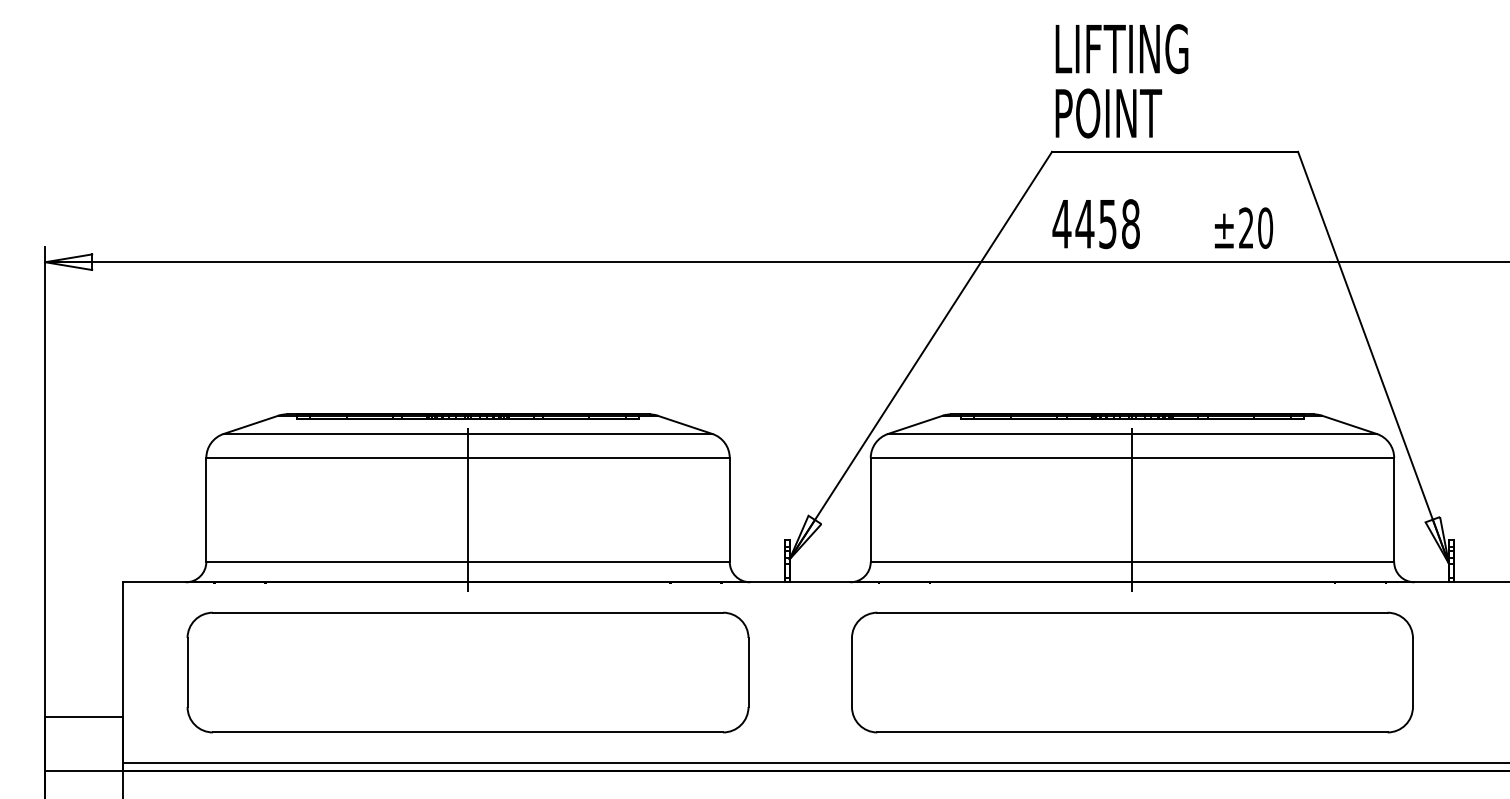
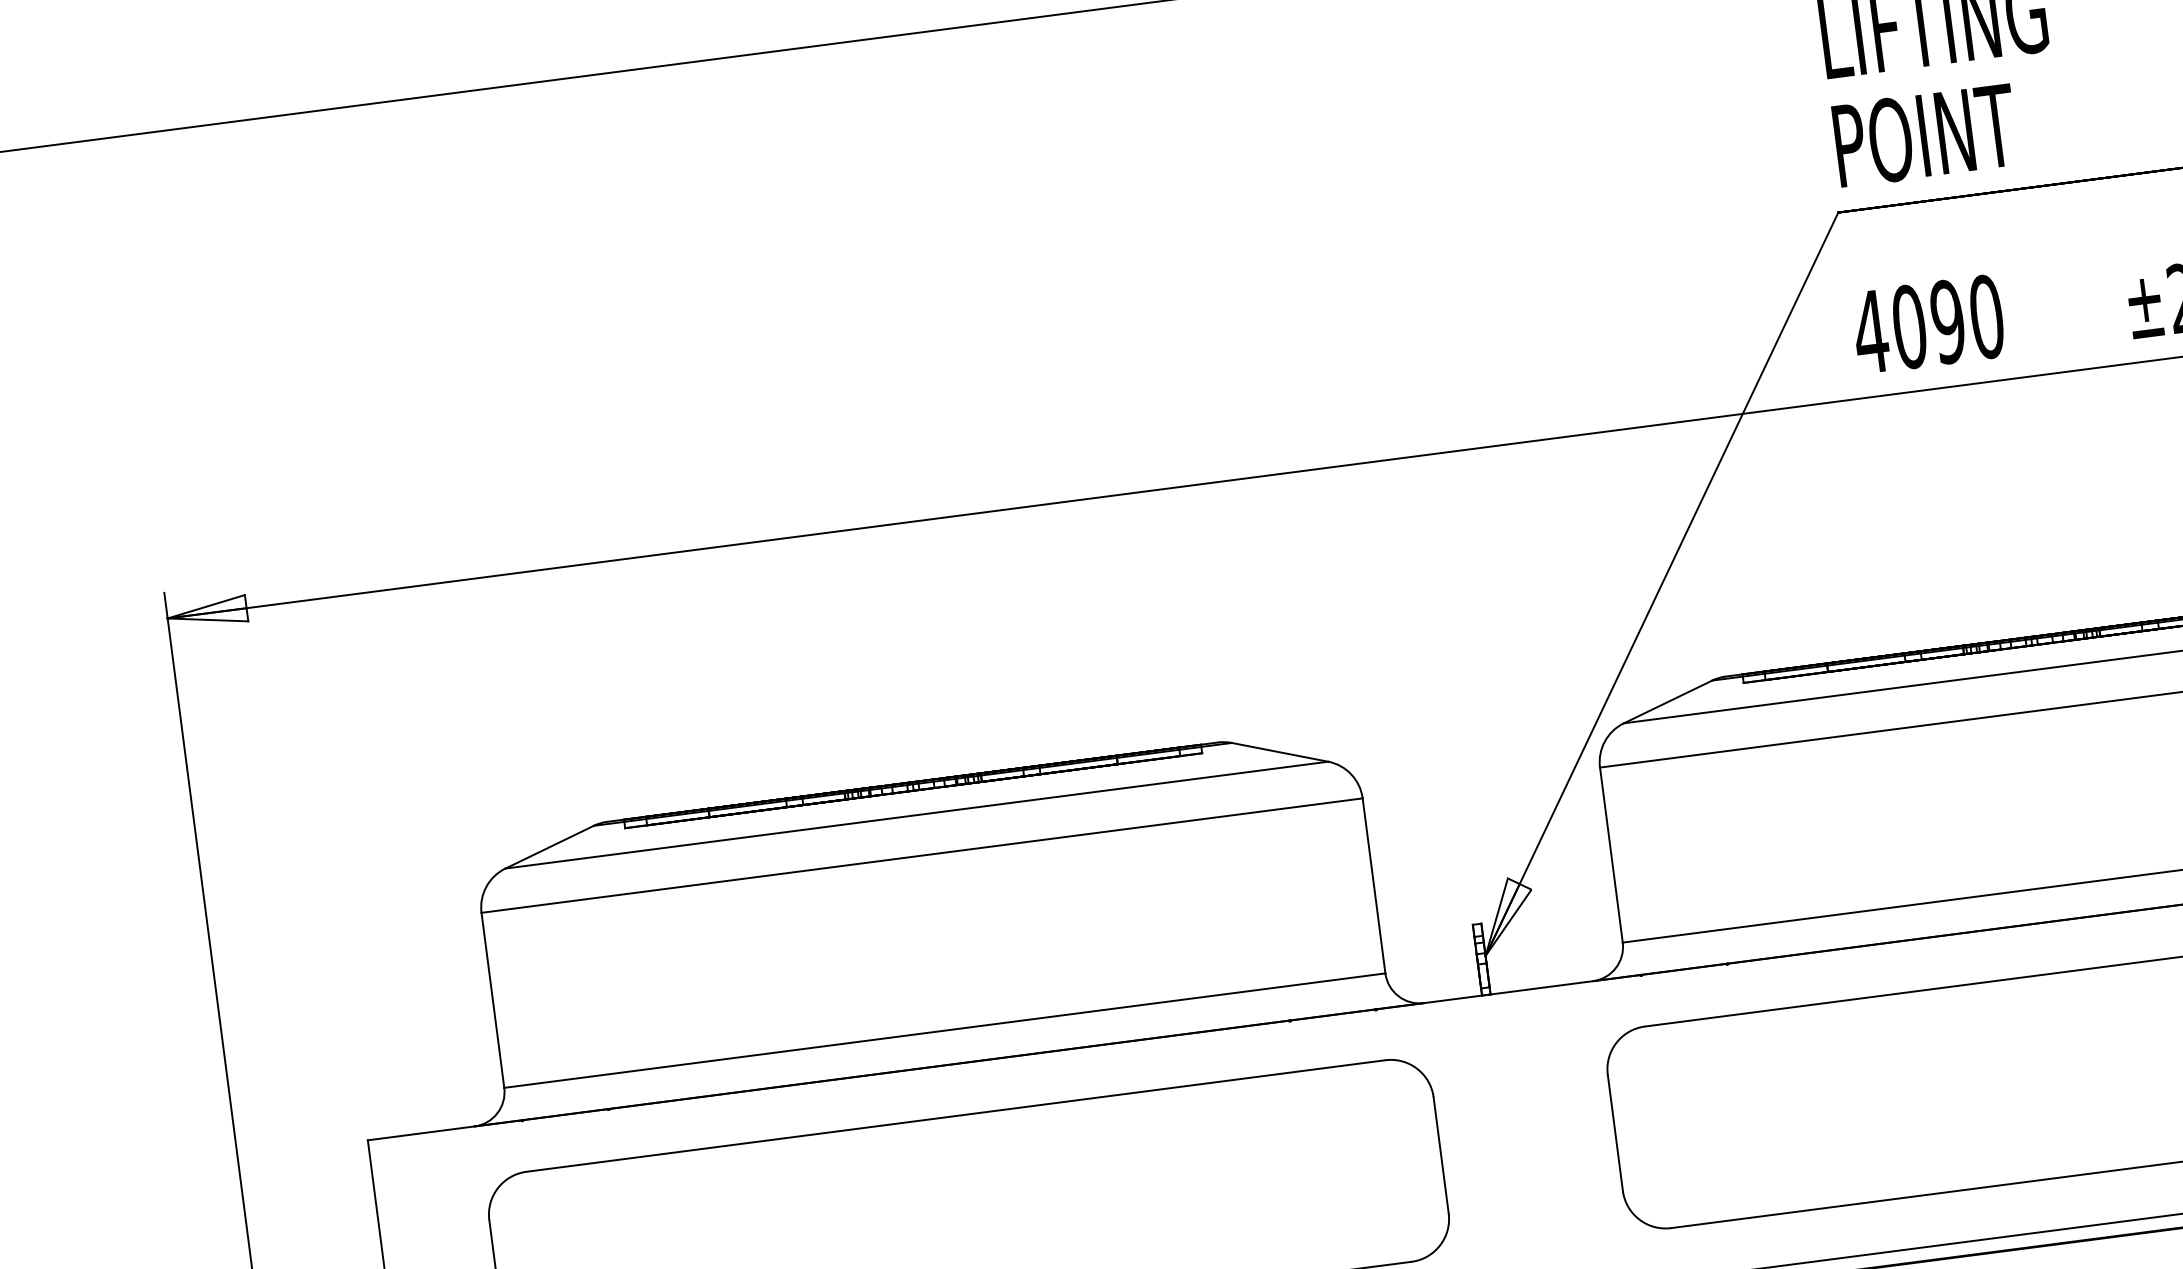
text: (1107, 224) -> (1947, 322), 4458 -> 4090
line: (468, 509) -> (934, 942), removed
line: (1132, 509) -> (2051, 797), removed

